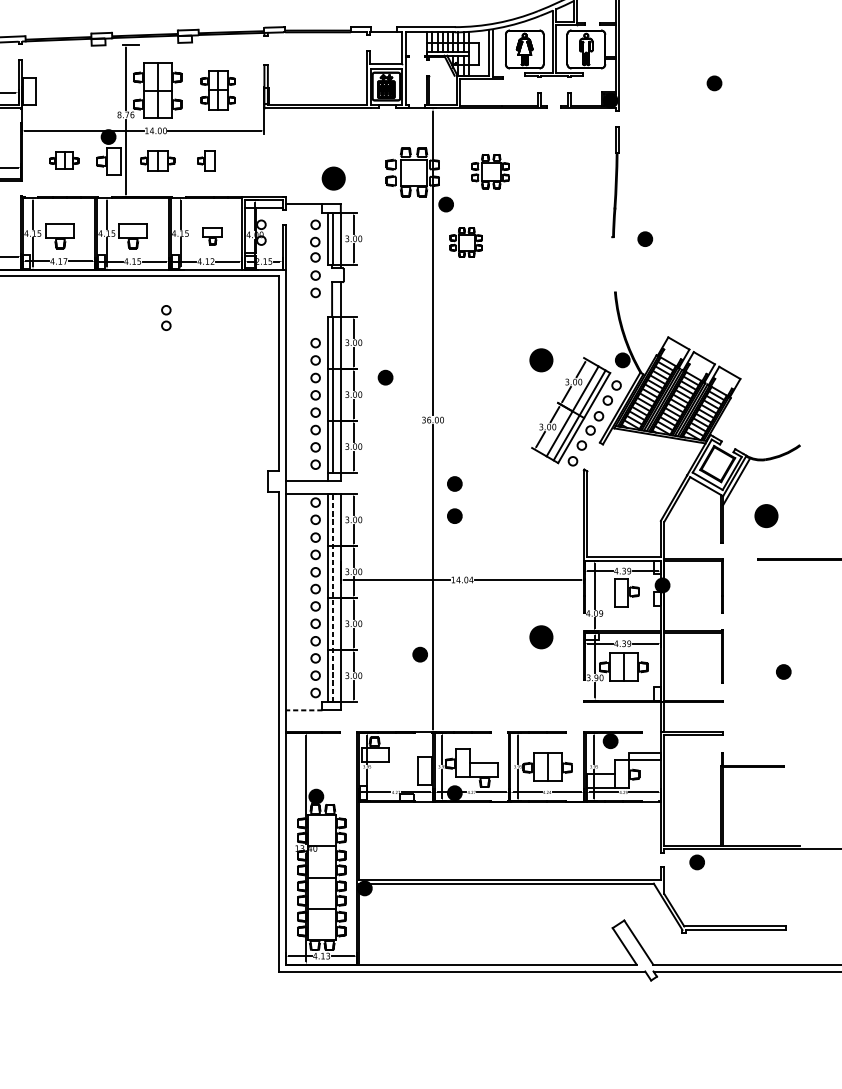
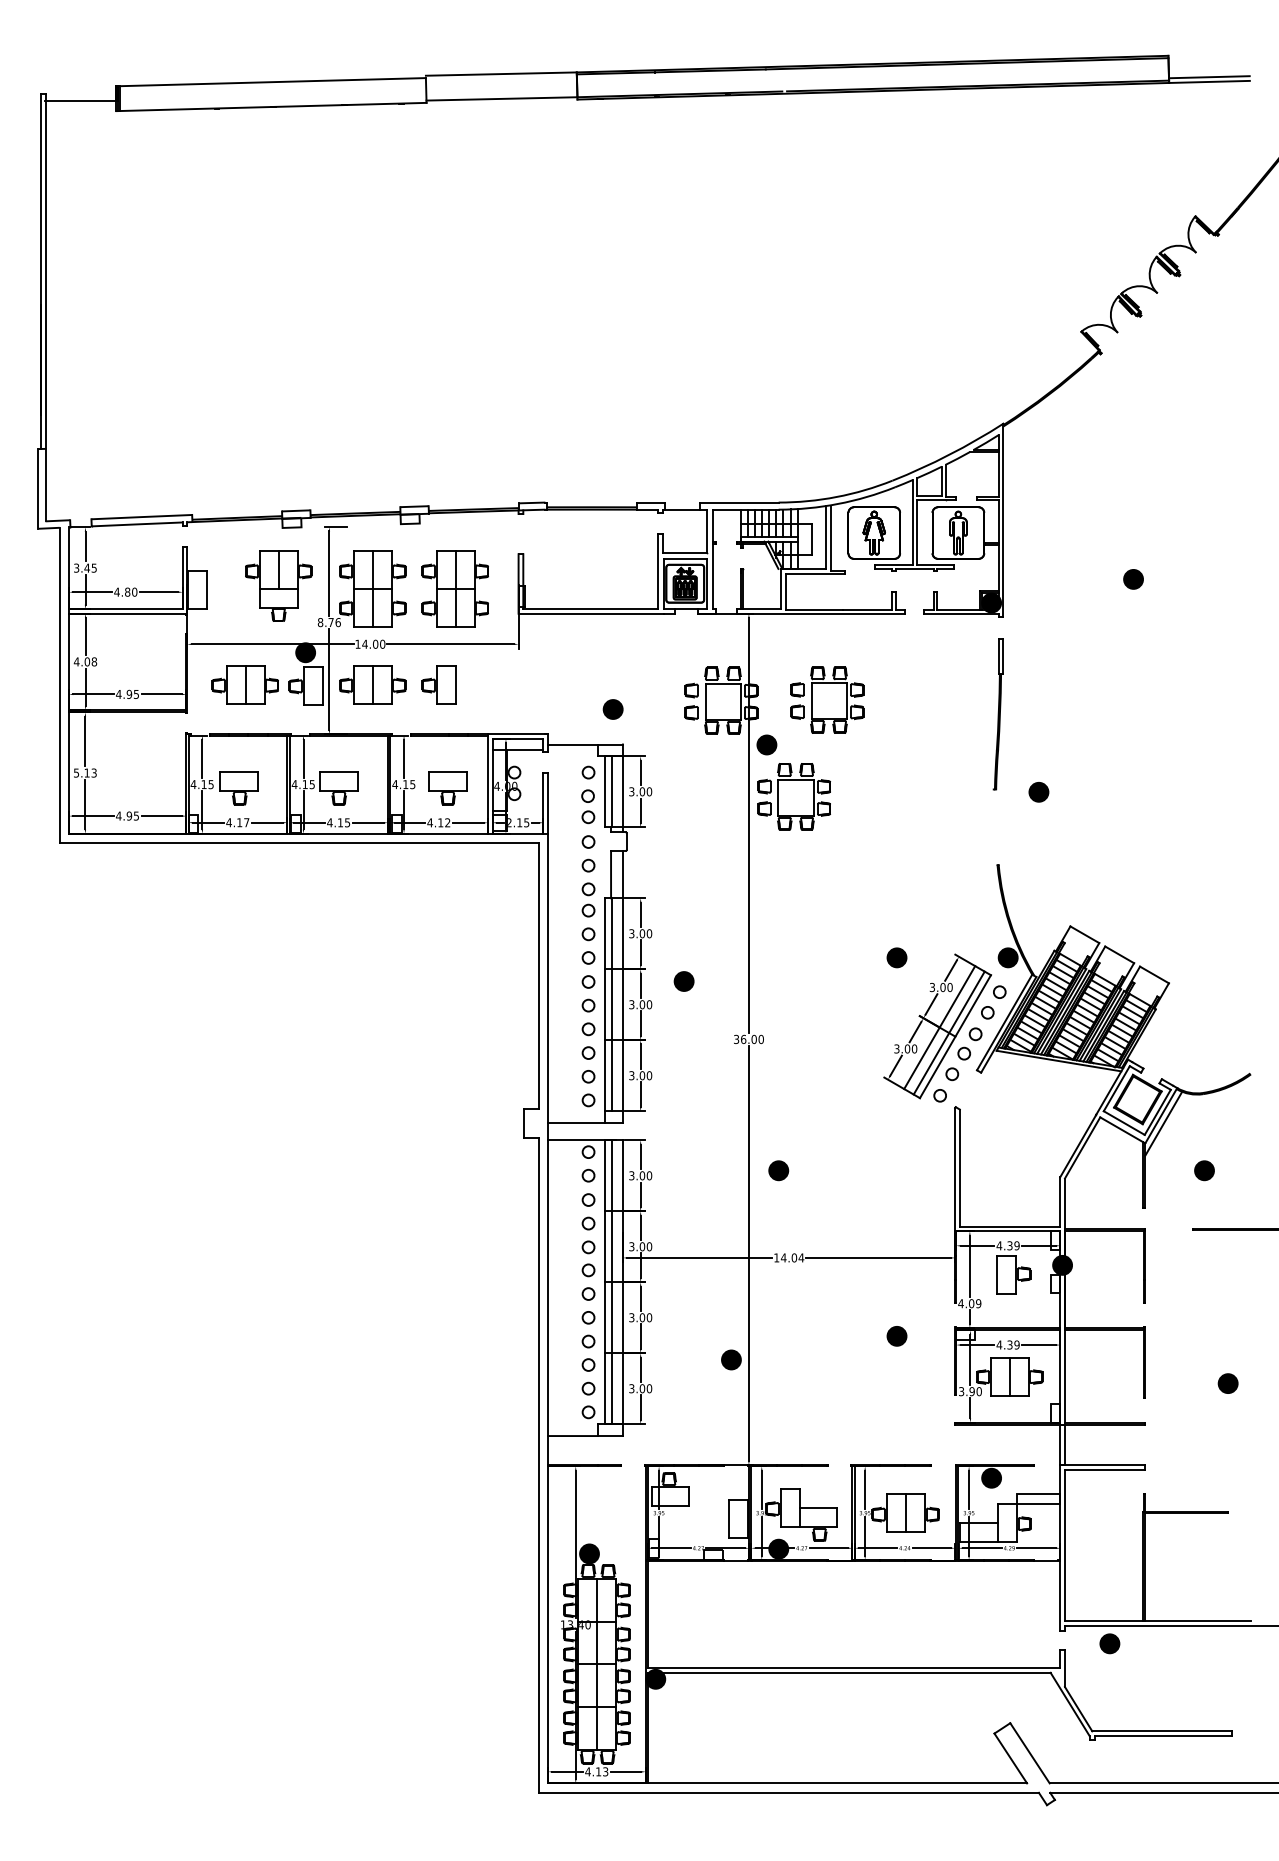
part: (88, 87) -> (278, 585), added
part: (217, 90) -> (454, 588), size x1.43
part: (63, 160) -> (244, 684), size x1.67
part: (157, 160) -> (372, 684), size x1.43
part: (205, 160) -> (438, 684), size x1.43
part: (490, 171) -> (827, 699), size x1.43
part: (333, 178) -> (612, 709), size x0.62
part: (212, 236) -> (447, 788), size x1.43
part: (465, 242) -> (793, 796), size x1.67
part: (166, 317) -> (588, 899), moved
part: (541, 360) -> (896, 957), size x0.62
part: (454, 483) -> (778, 1126), removed
part: (766, 516) -> (1204, 1170), size x0.62
line: (333, 597) -> (612, 1282), dashed -> solid
part: (541, 637) -> (896, 1336), size x0.62
line: (303, 710) -> (572, 1436), dashed -> solid
line: (322, 877) -> (597, 1664), added

